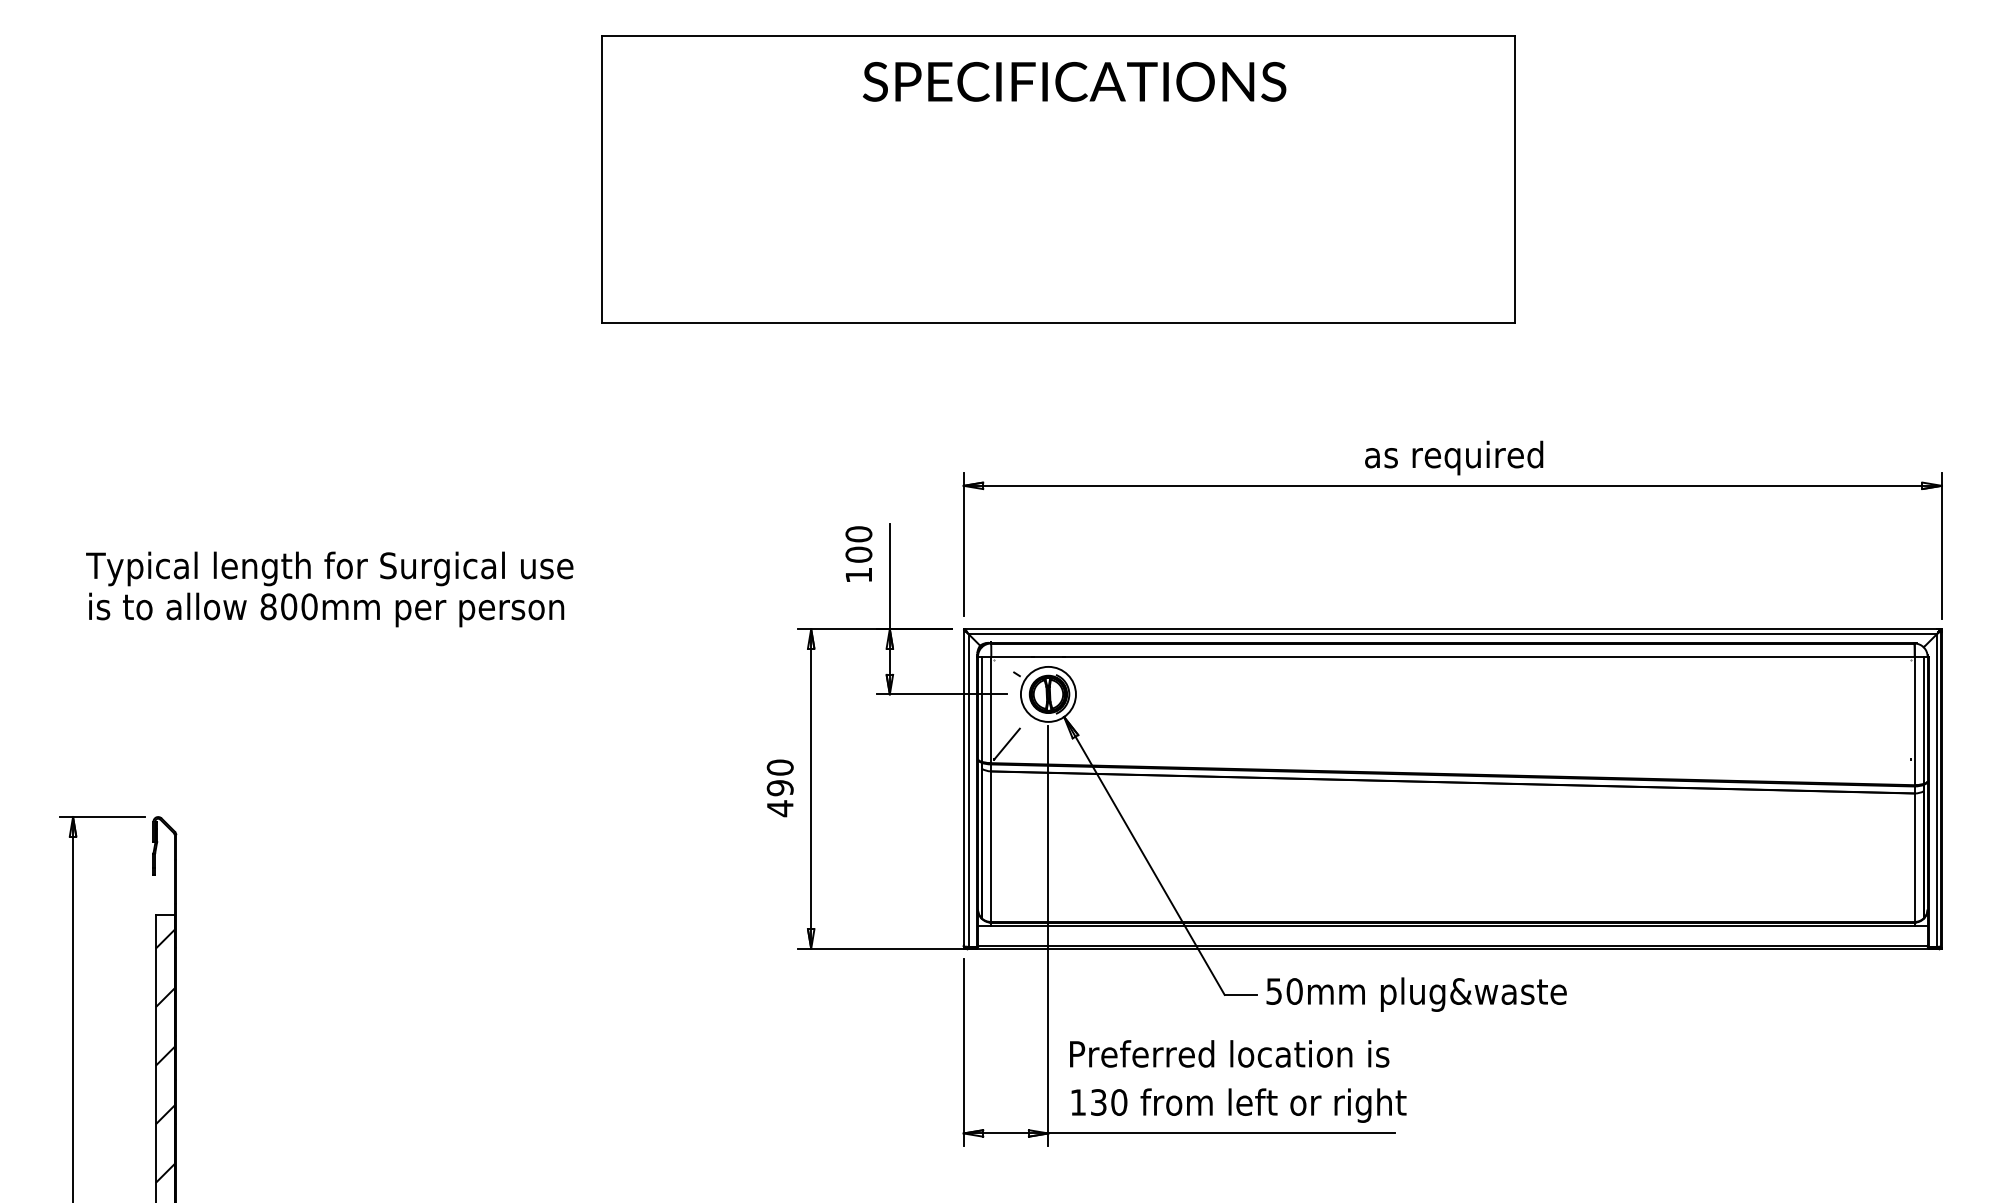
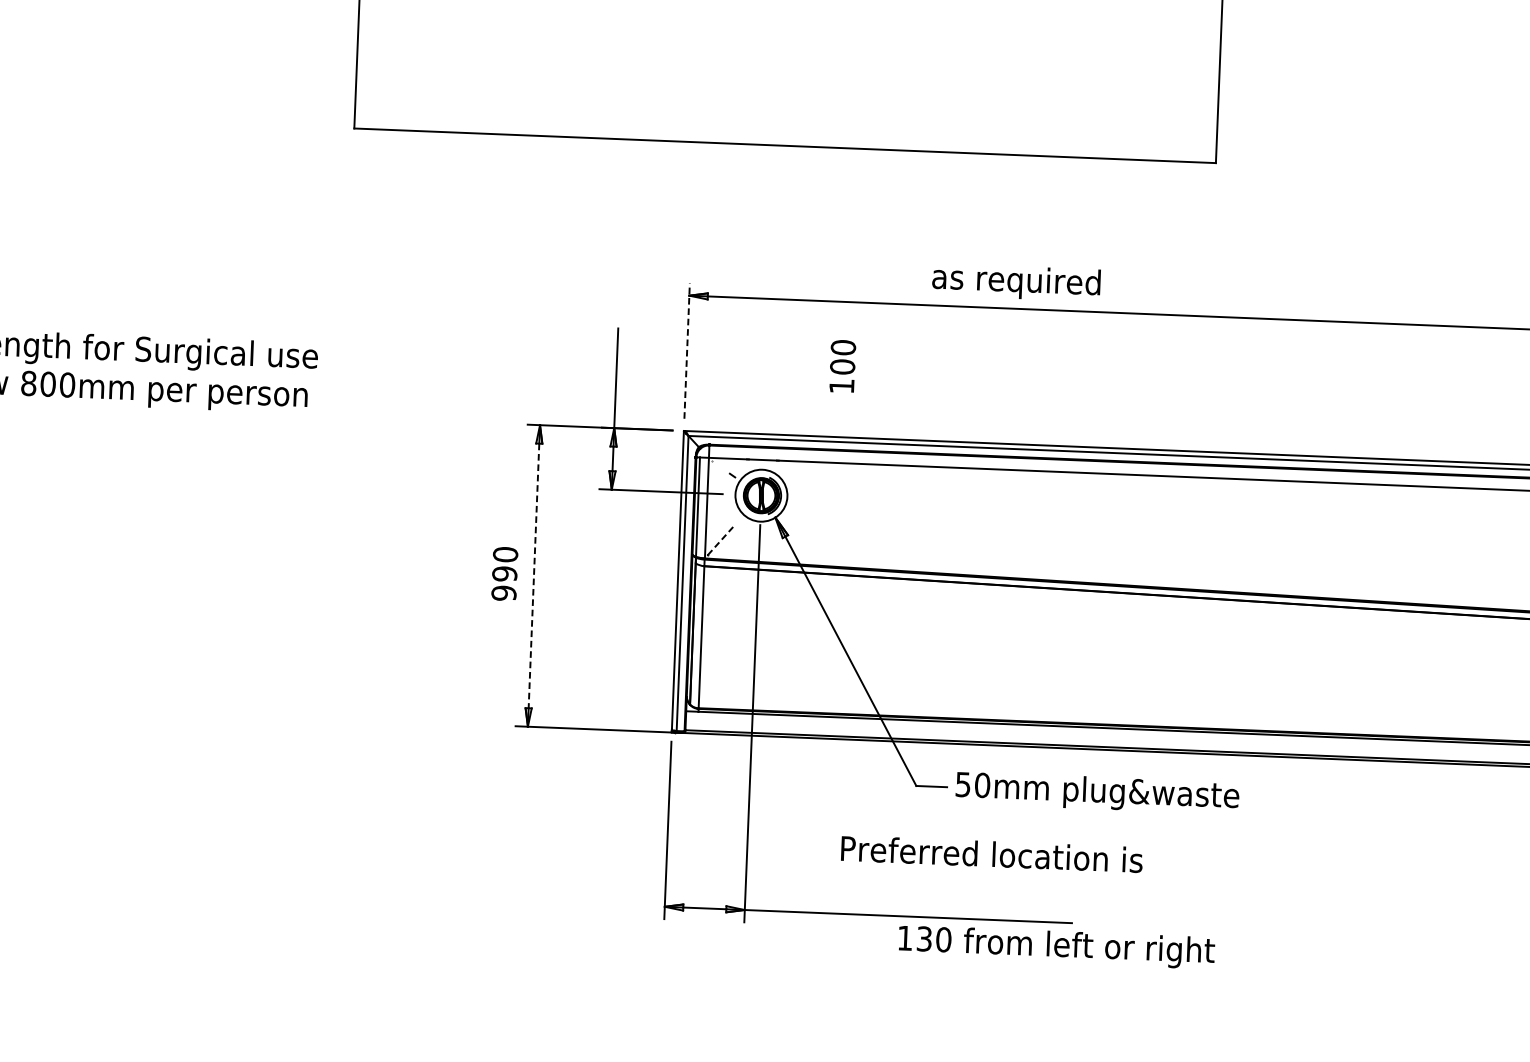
text: (1454, 457) -> (1016, 282), moved
line: (963, 544) -> (686, 351), solid -> dashed
text: (858, 553) -> (842, 365), moved
line: (1006, 744) -> (719, 541), solid -> dashed
line: (811, 789) -> (534, 576), solid -> dashed
text: (779, 808) -> (503, 593), 490 -> 990
text: (1229, 1053) -> (991, 853), moved
text: (1238, 1105) -> (1056, 947), moved

